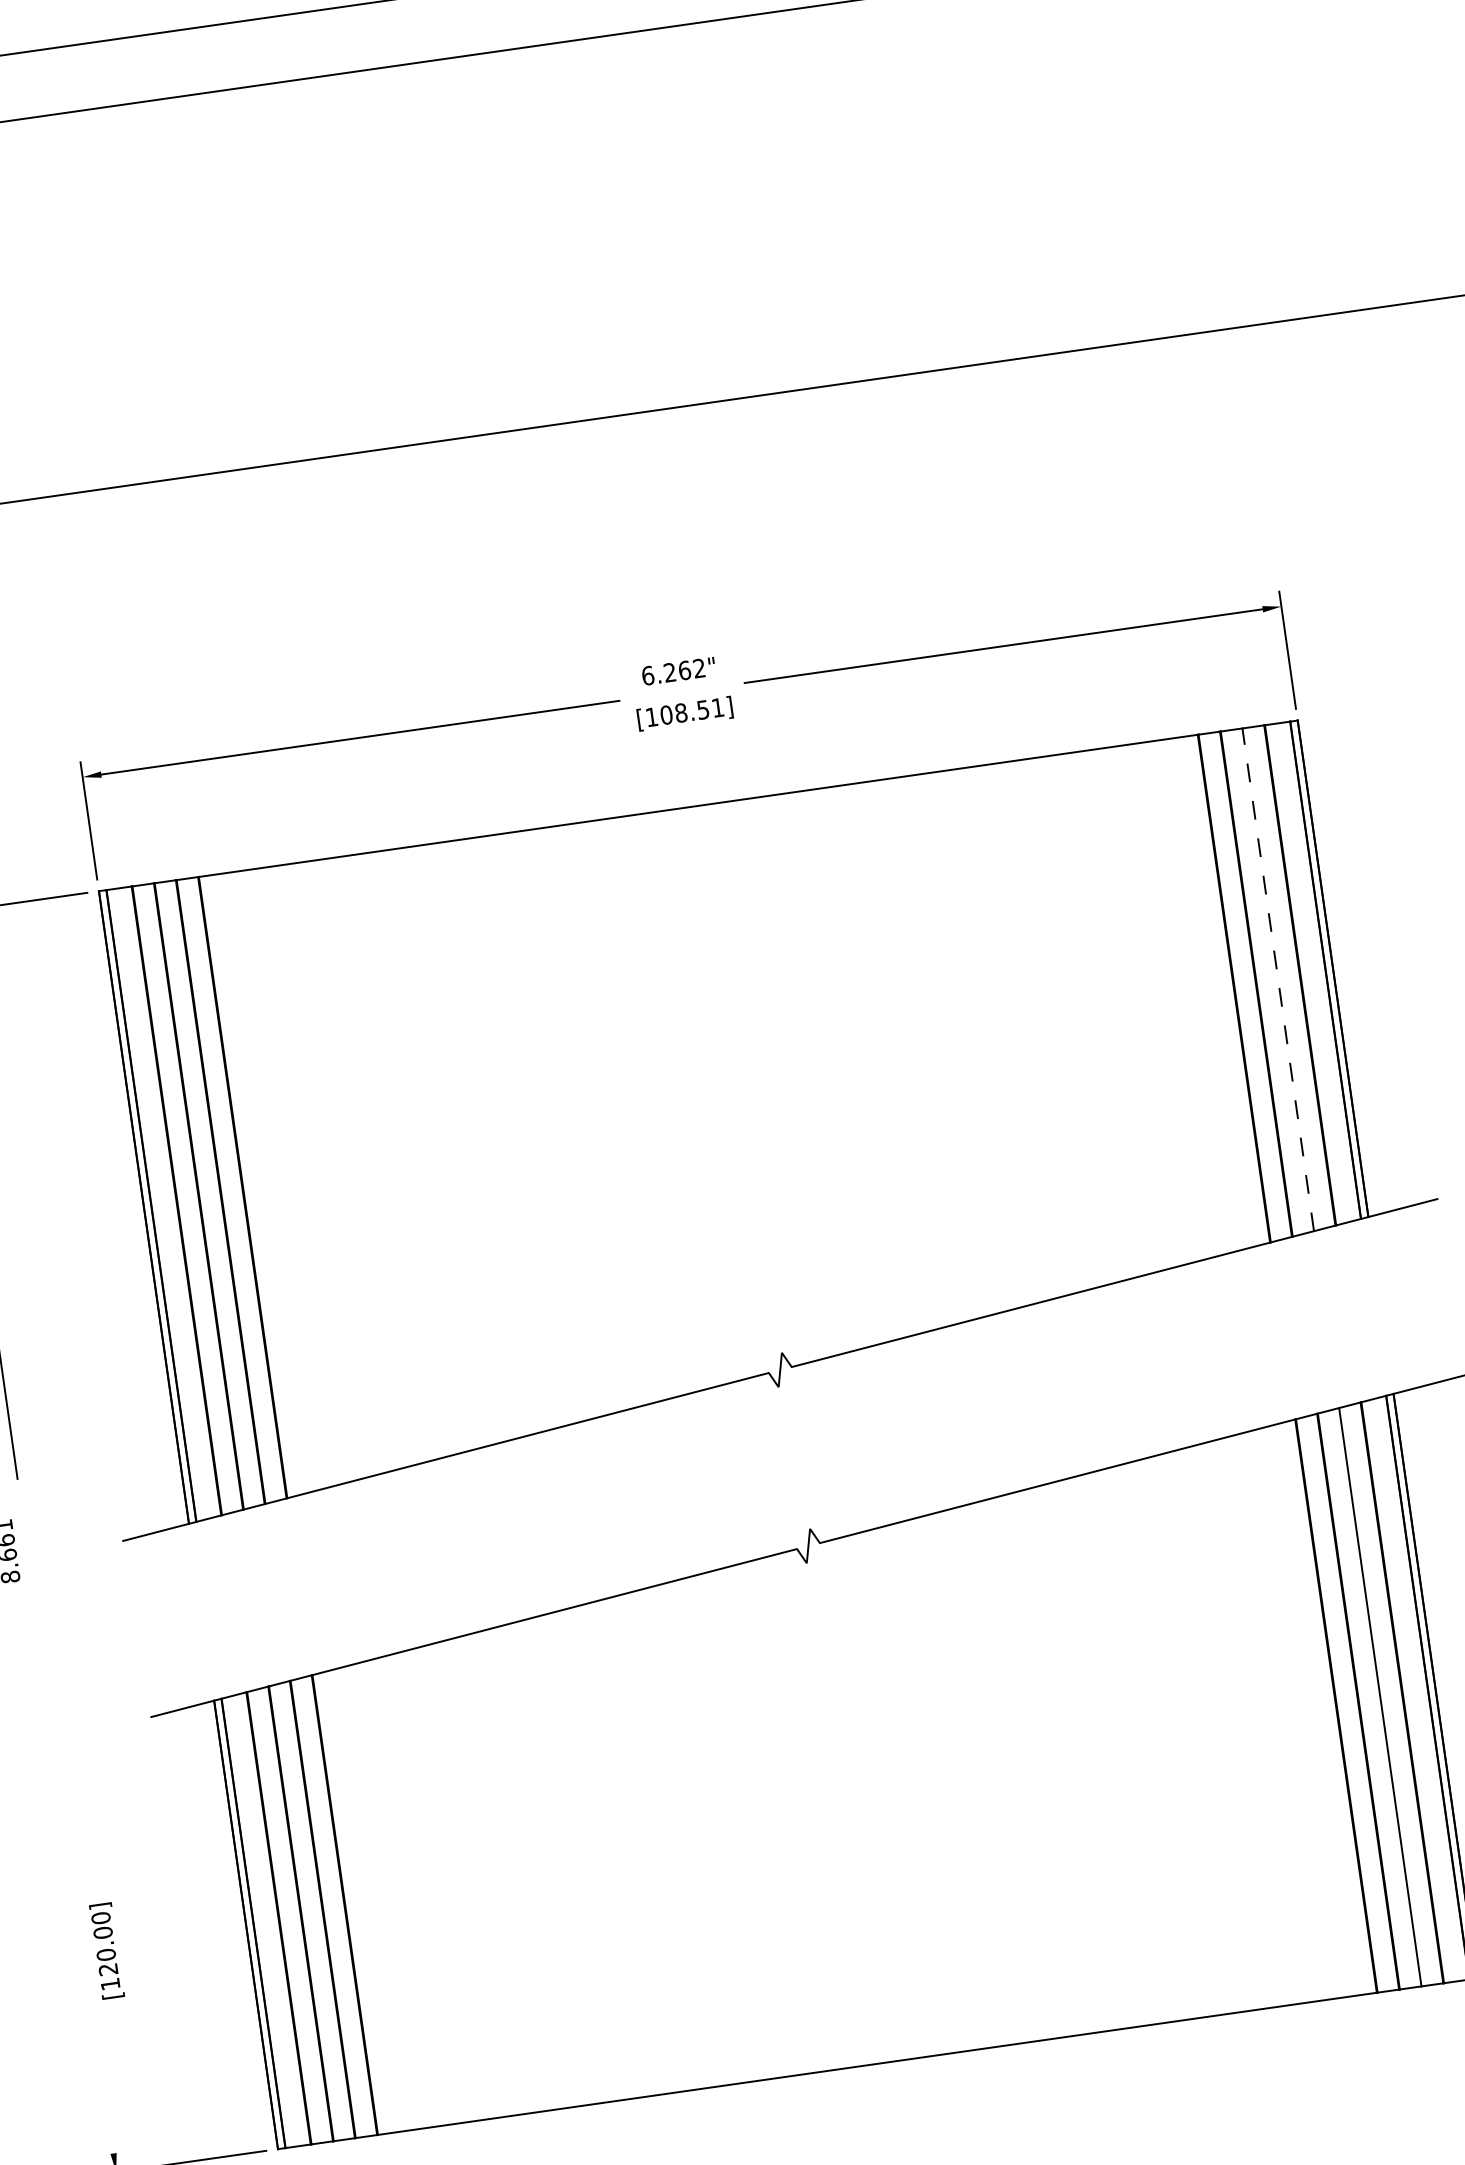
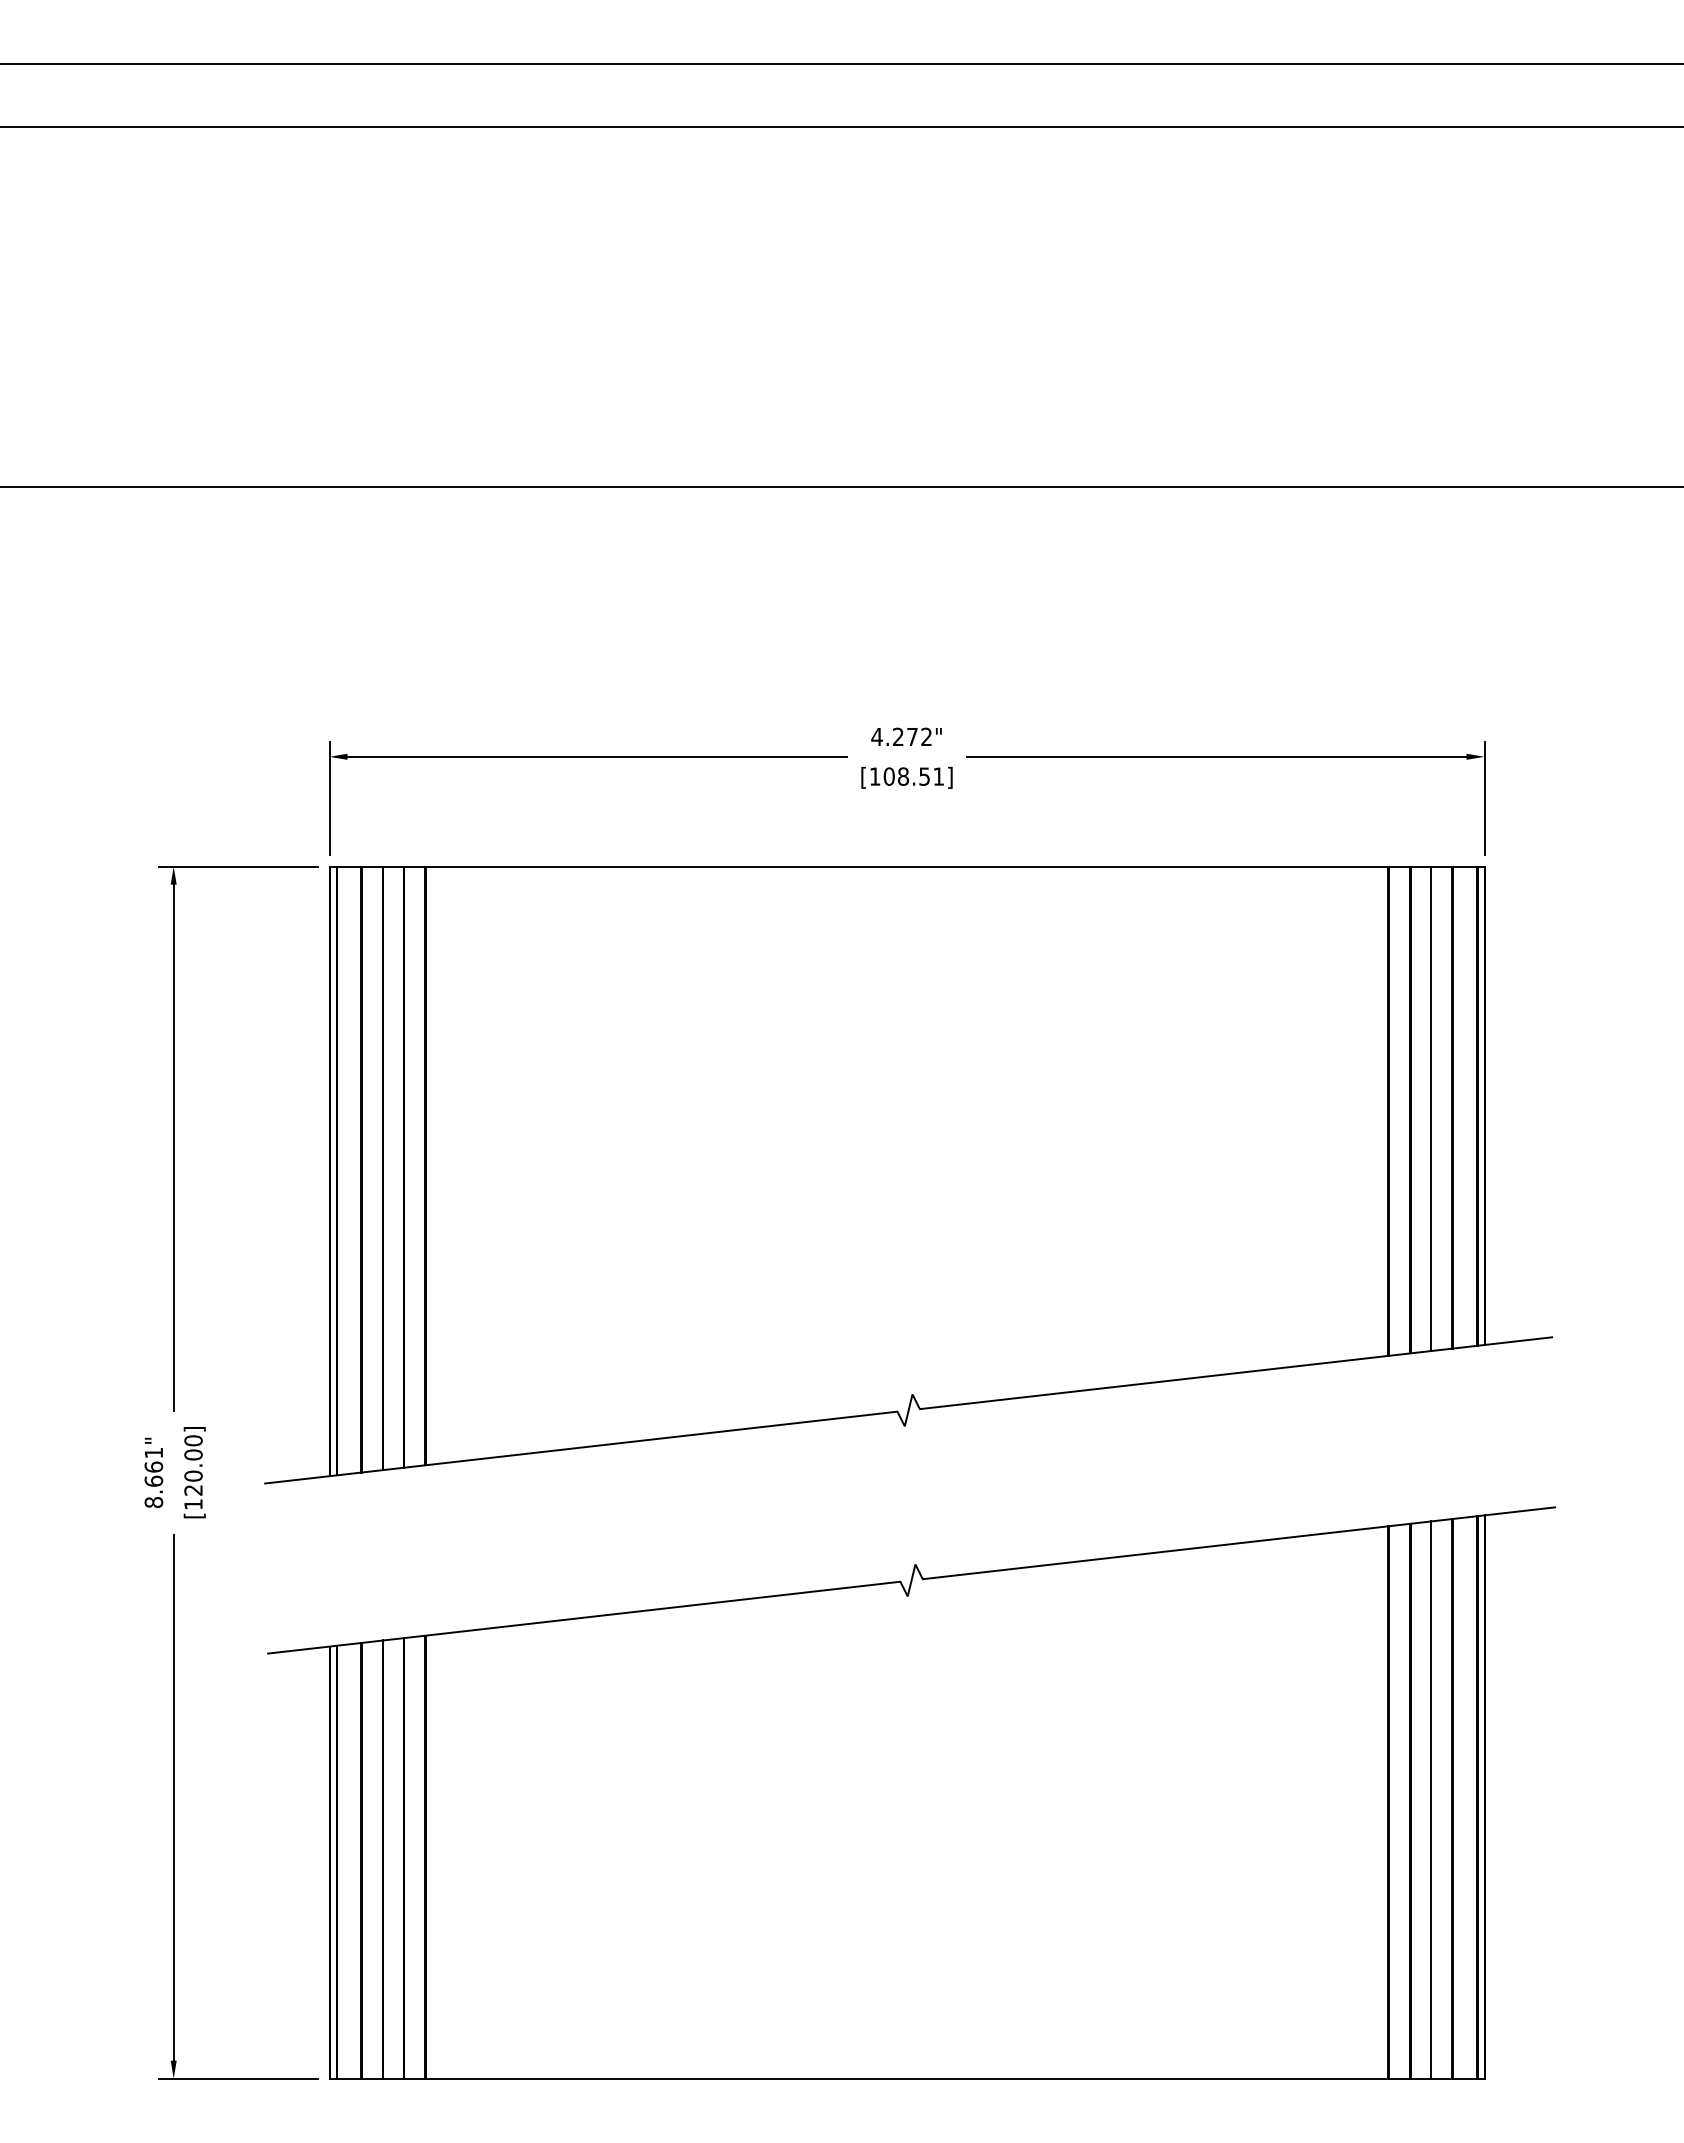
text: (666, 672) -> (894, 736), 6.262" -> 4.272"
line: (1278, 979) -> (1431, 1108), dashed -> solid
line: (74, 1880) -> (173, 1797), added
text: (106, 1950) -> (194, 1472), moved

